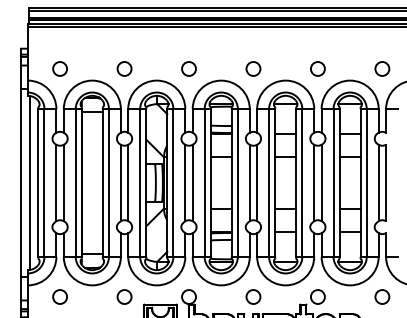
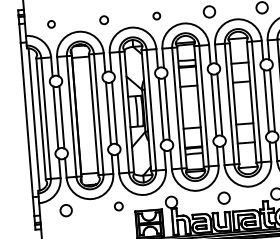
circle: (59, 68) -> (51, 24), size x0.6
circle: (124, 68) -> (104, 19), size x0.7
circle: (188, 68) -> (156, 15), size x0.6
circle: (124, 296) -> (118, 206), size x0.7

